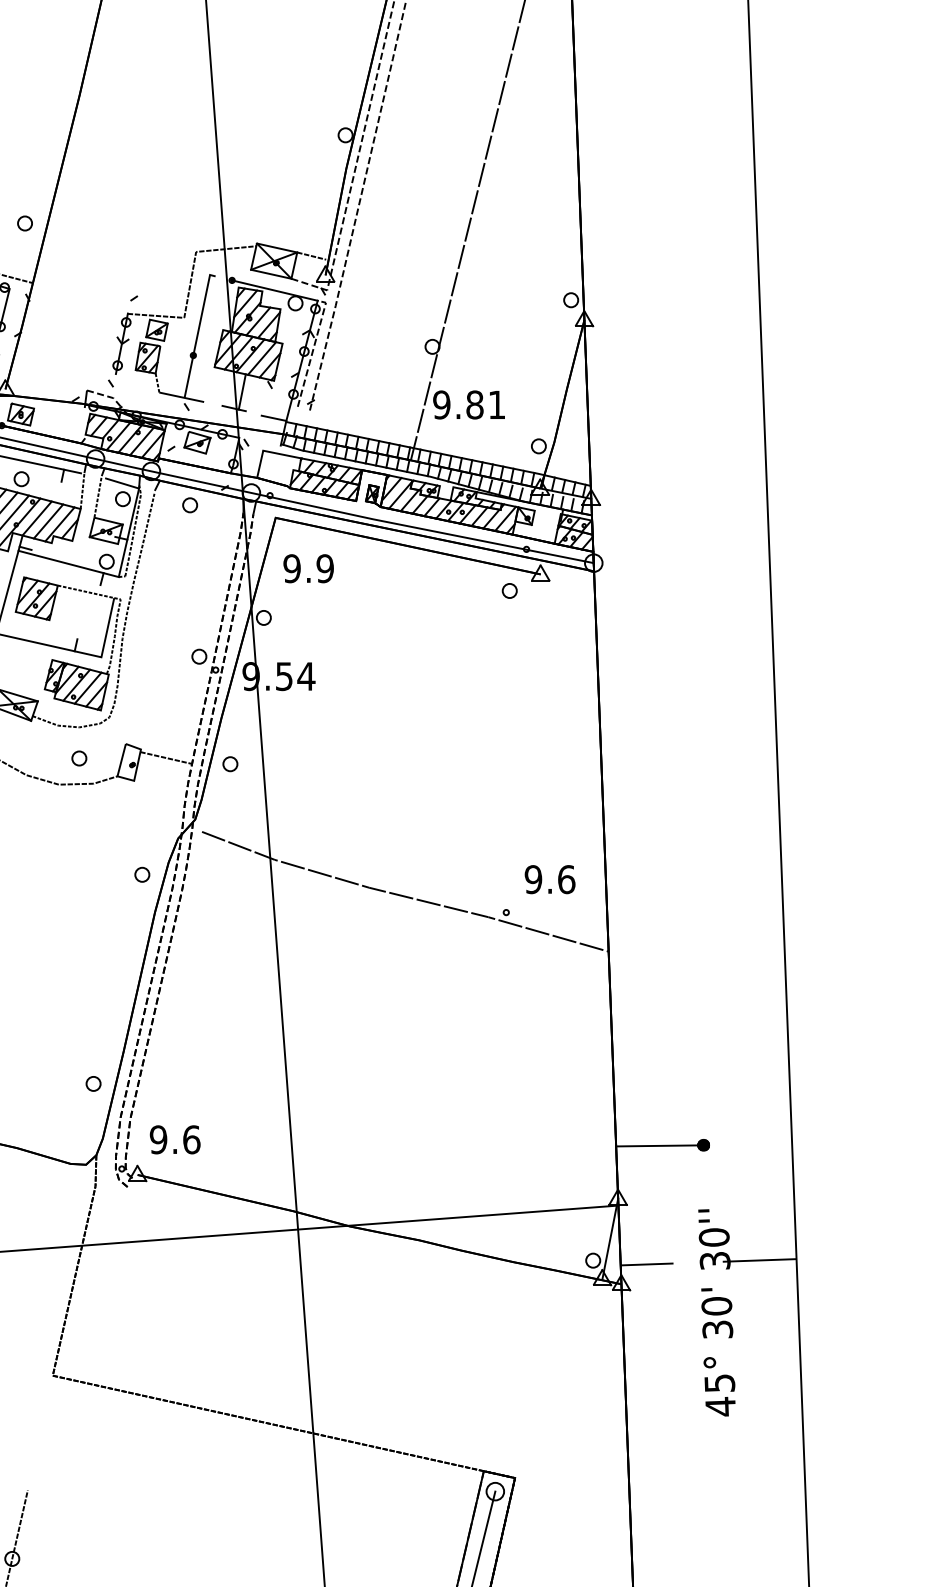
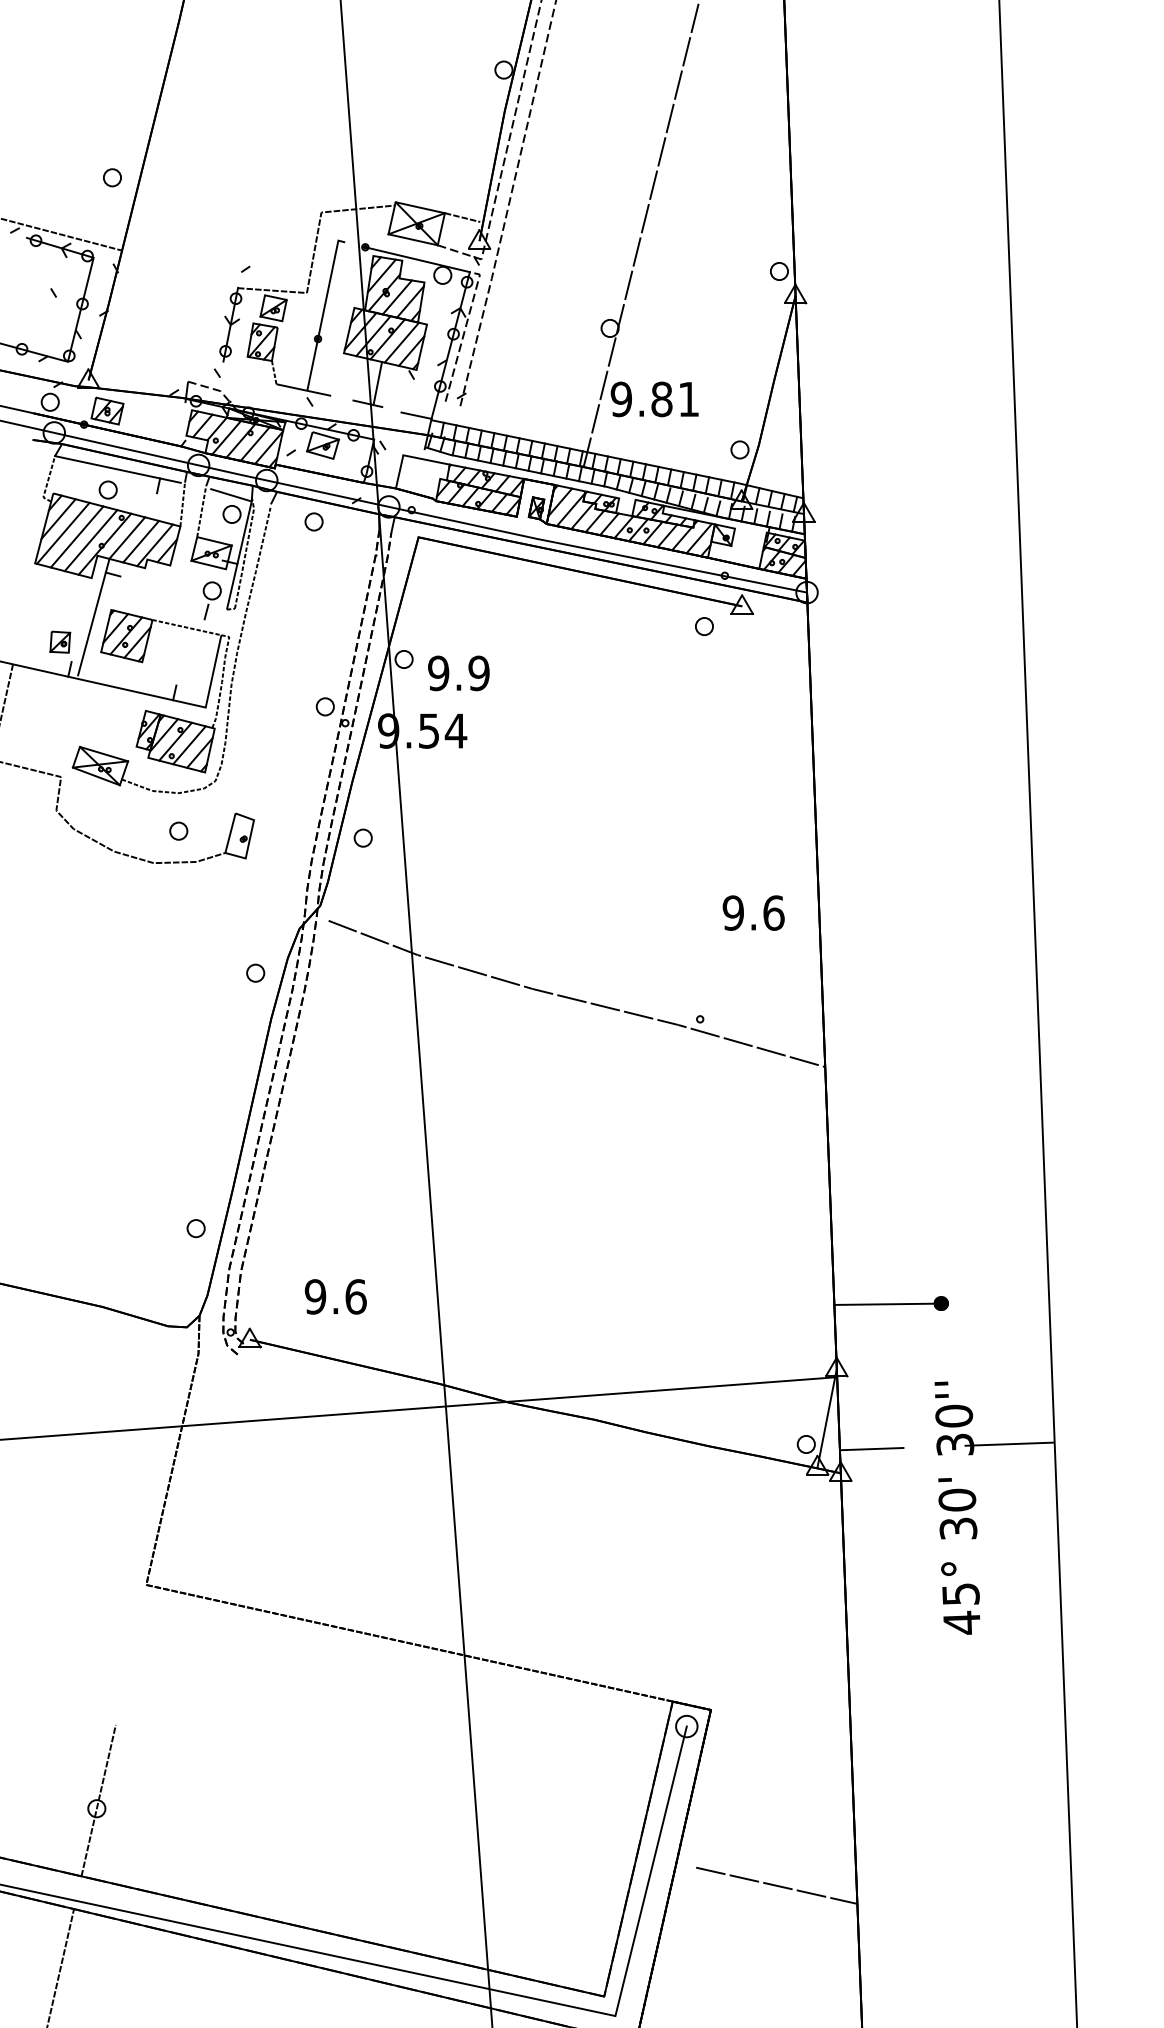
line: (68, 563) -> (165, 593), removed
text: (308, 568) -> (458, 673), moved
line: (165, 757) -> (284, 830), removed
text: (549, 879) -> (753, 912), moved
text: (174, 1139) -> (335, 1296), moved

